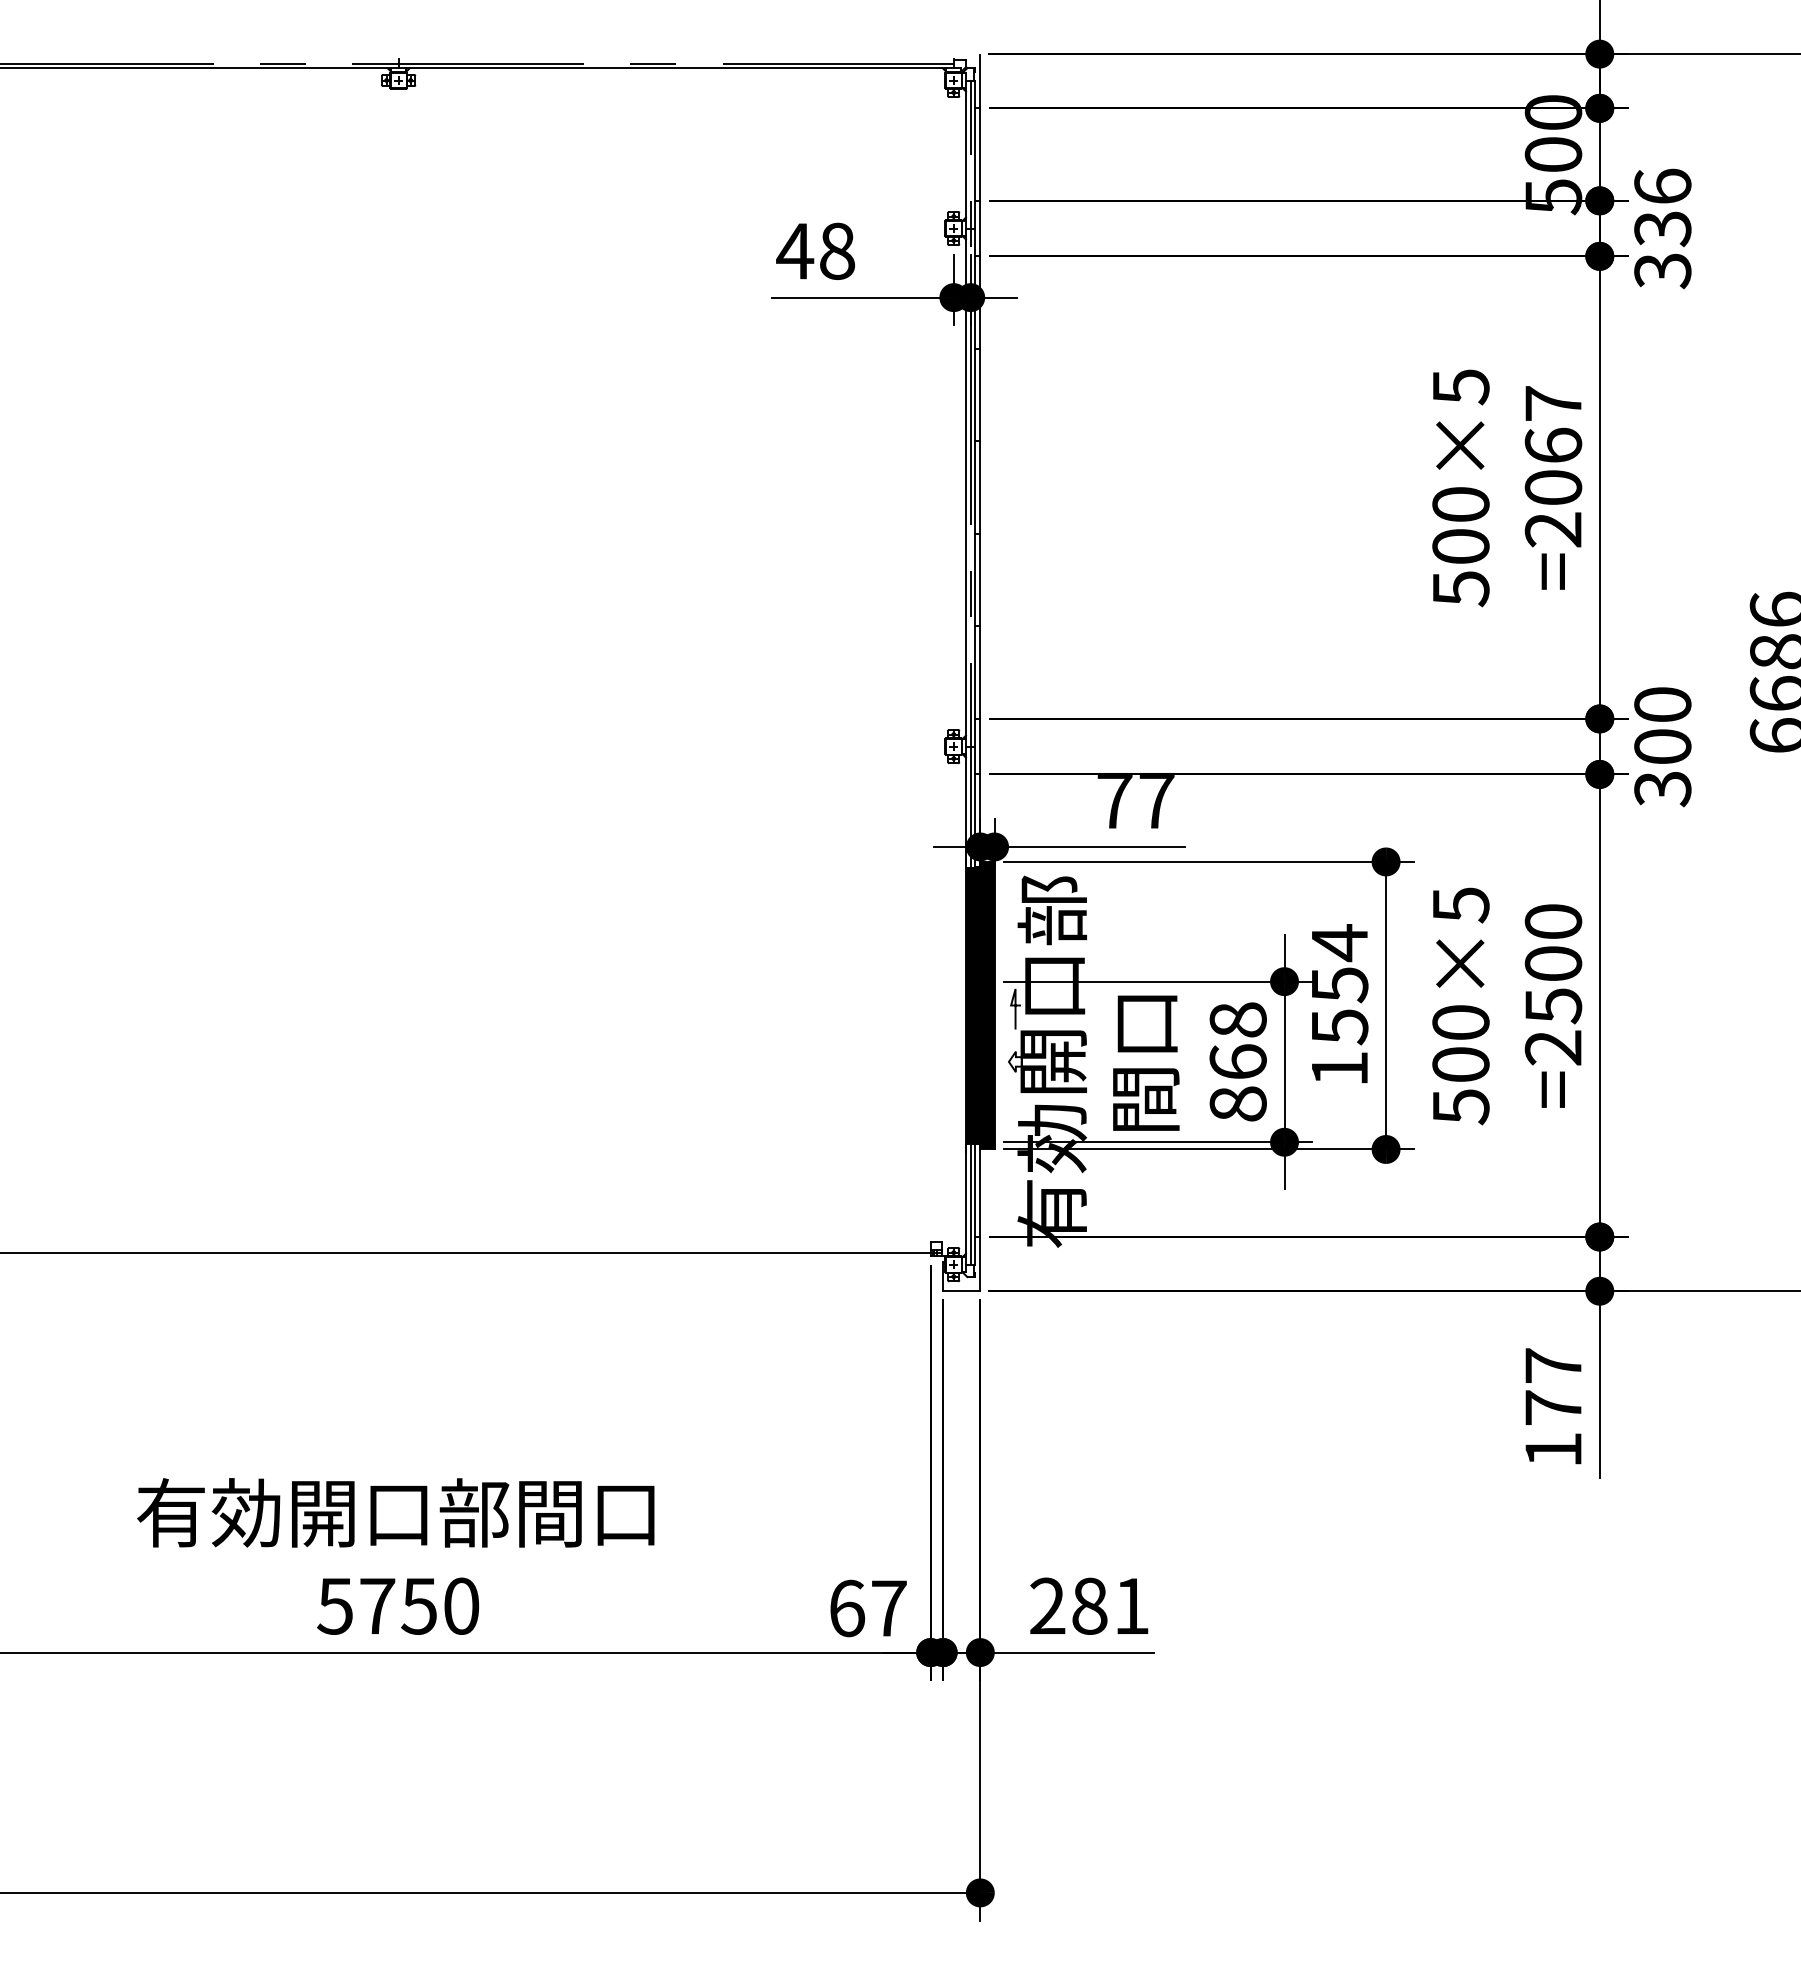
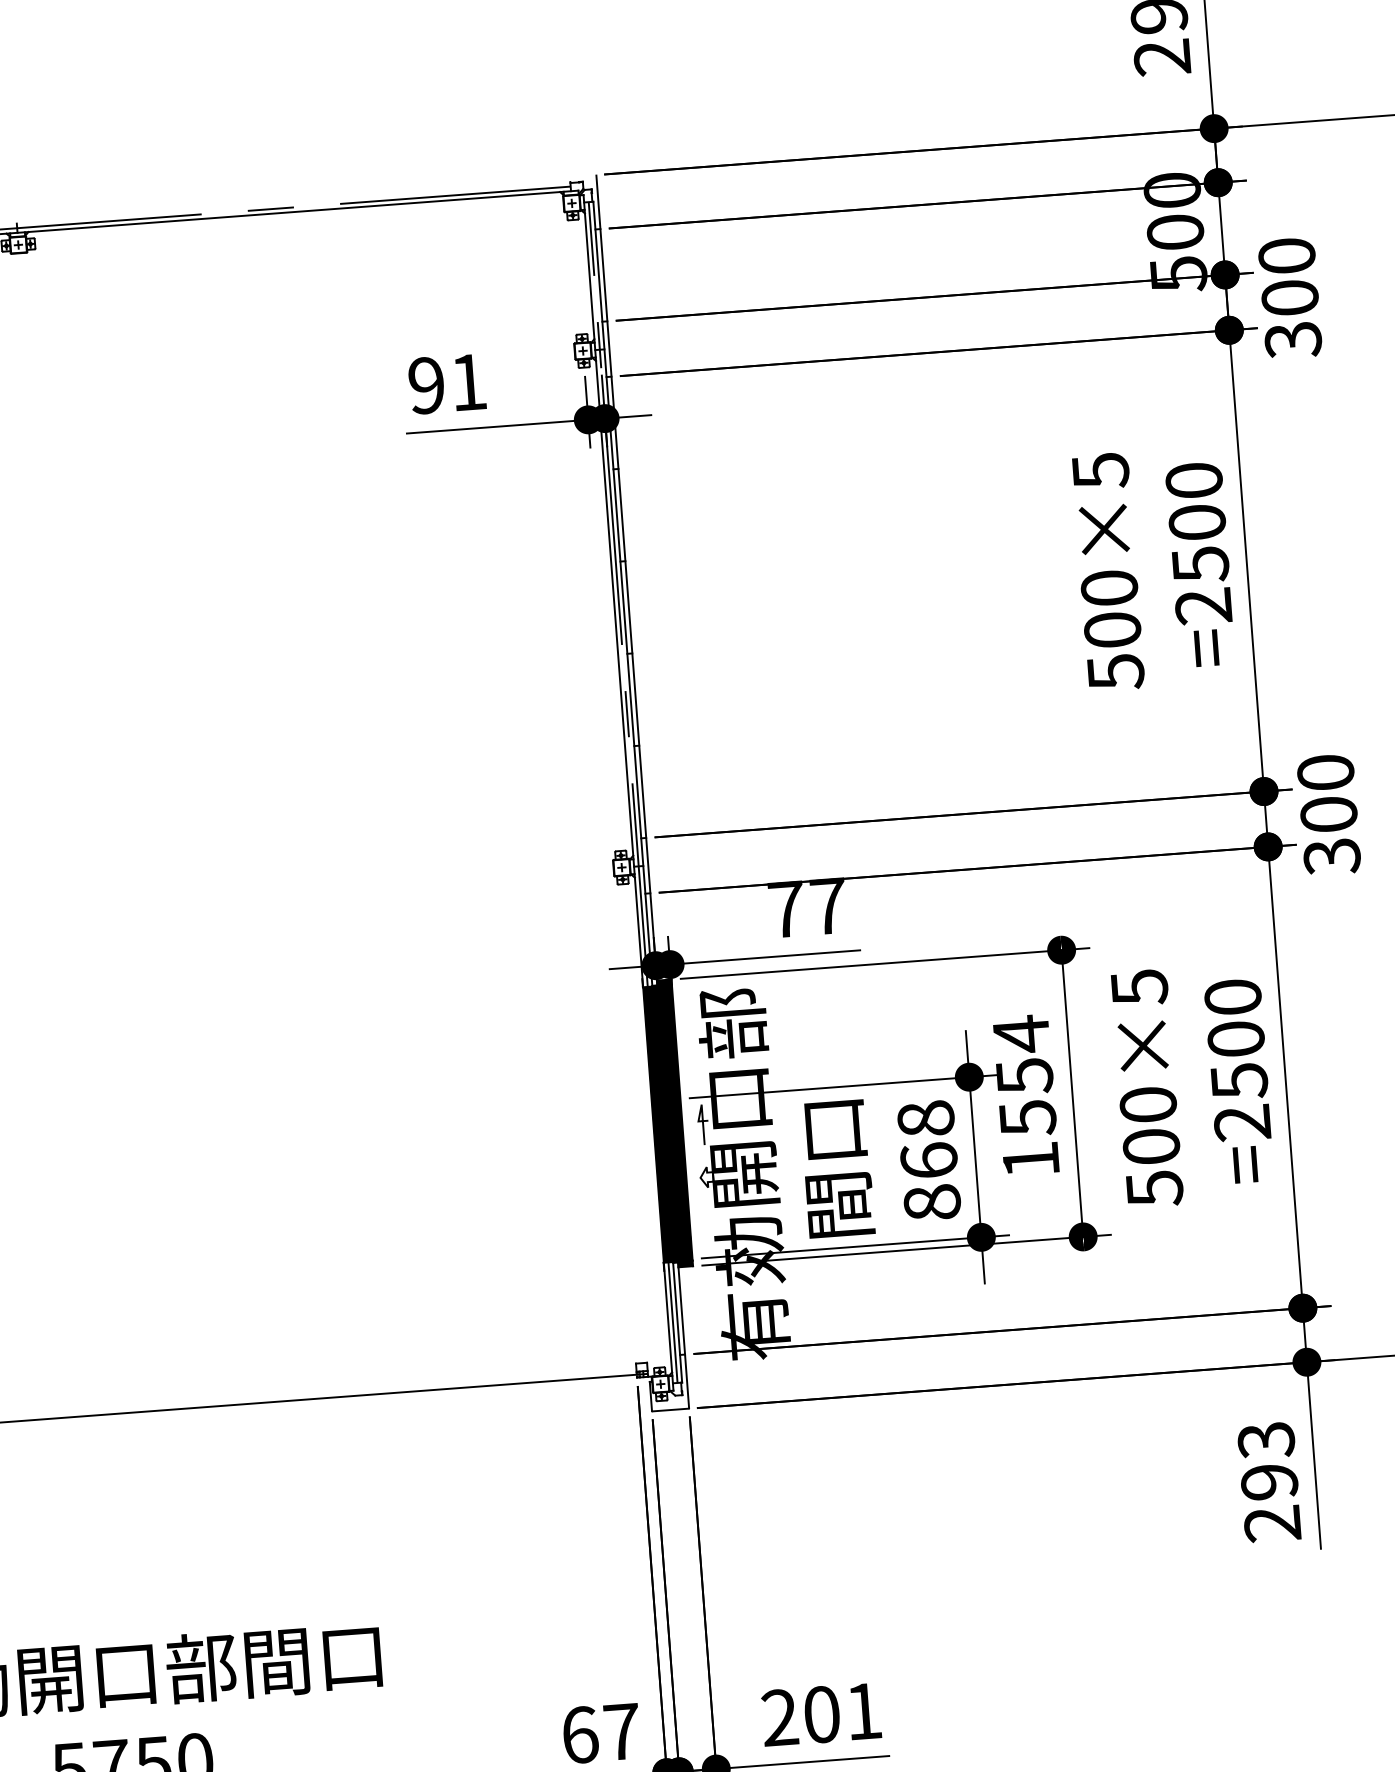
text: (1662, 207) -> (1288, 276), 336 -> 300
text: (815, 250) -> (446, 383), 48 -> 91
text: (1553, 446) -> (1197, 523), =2067 -> =2500
text: (1553, 1407) -> (1269, 1481), 177 -> 293
text: (1089, 1605) -> (821, 1713), 281 -> 201

